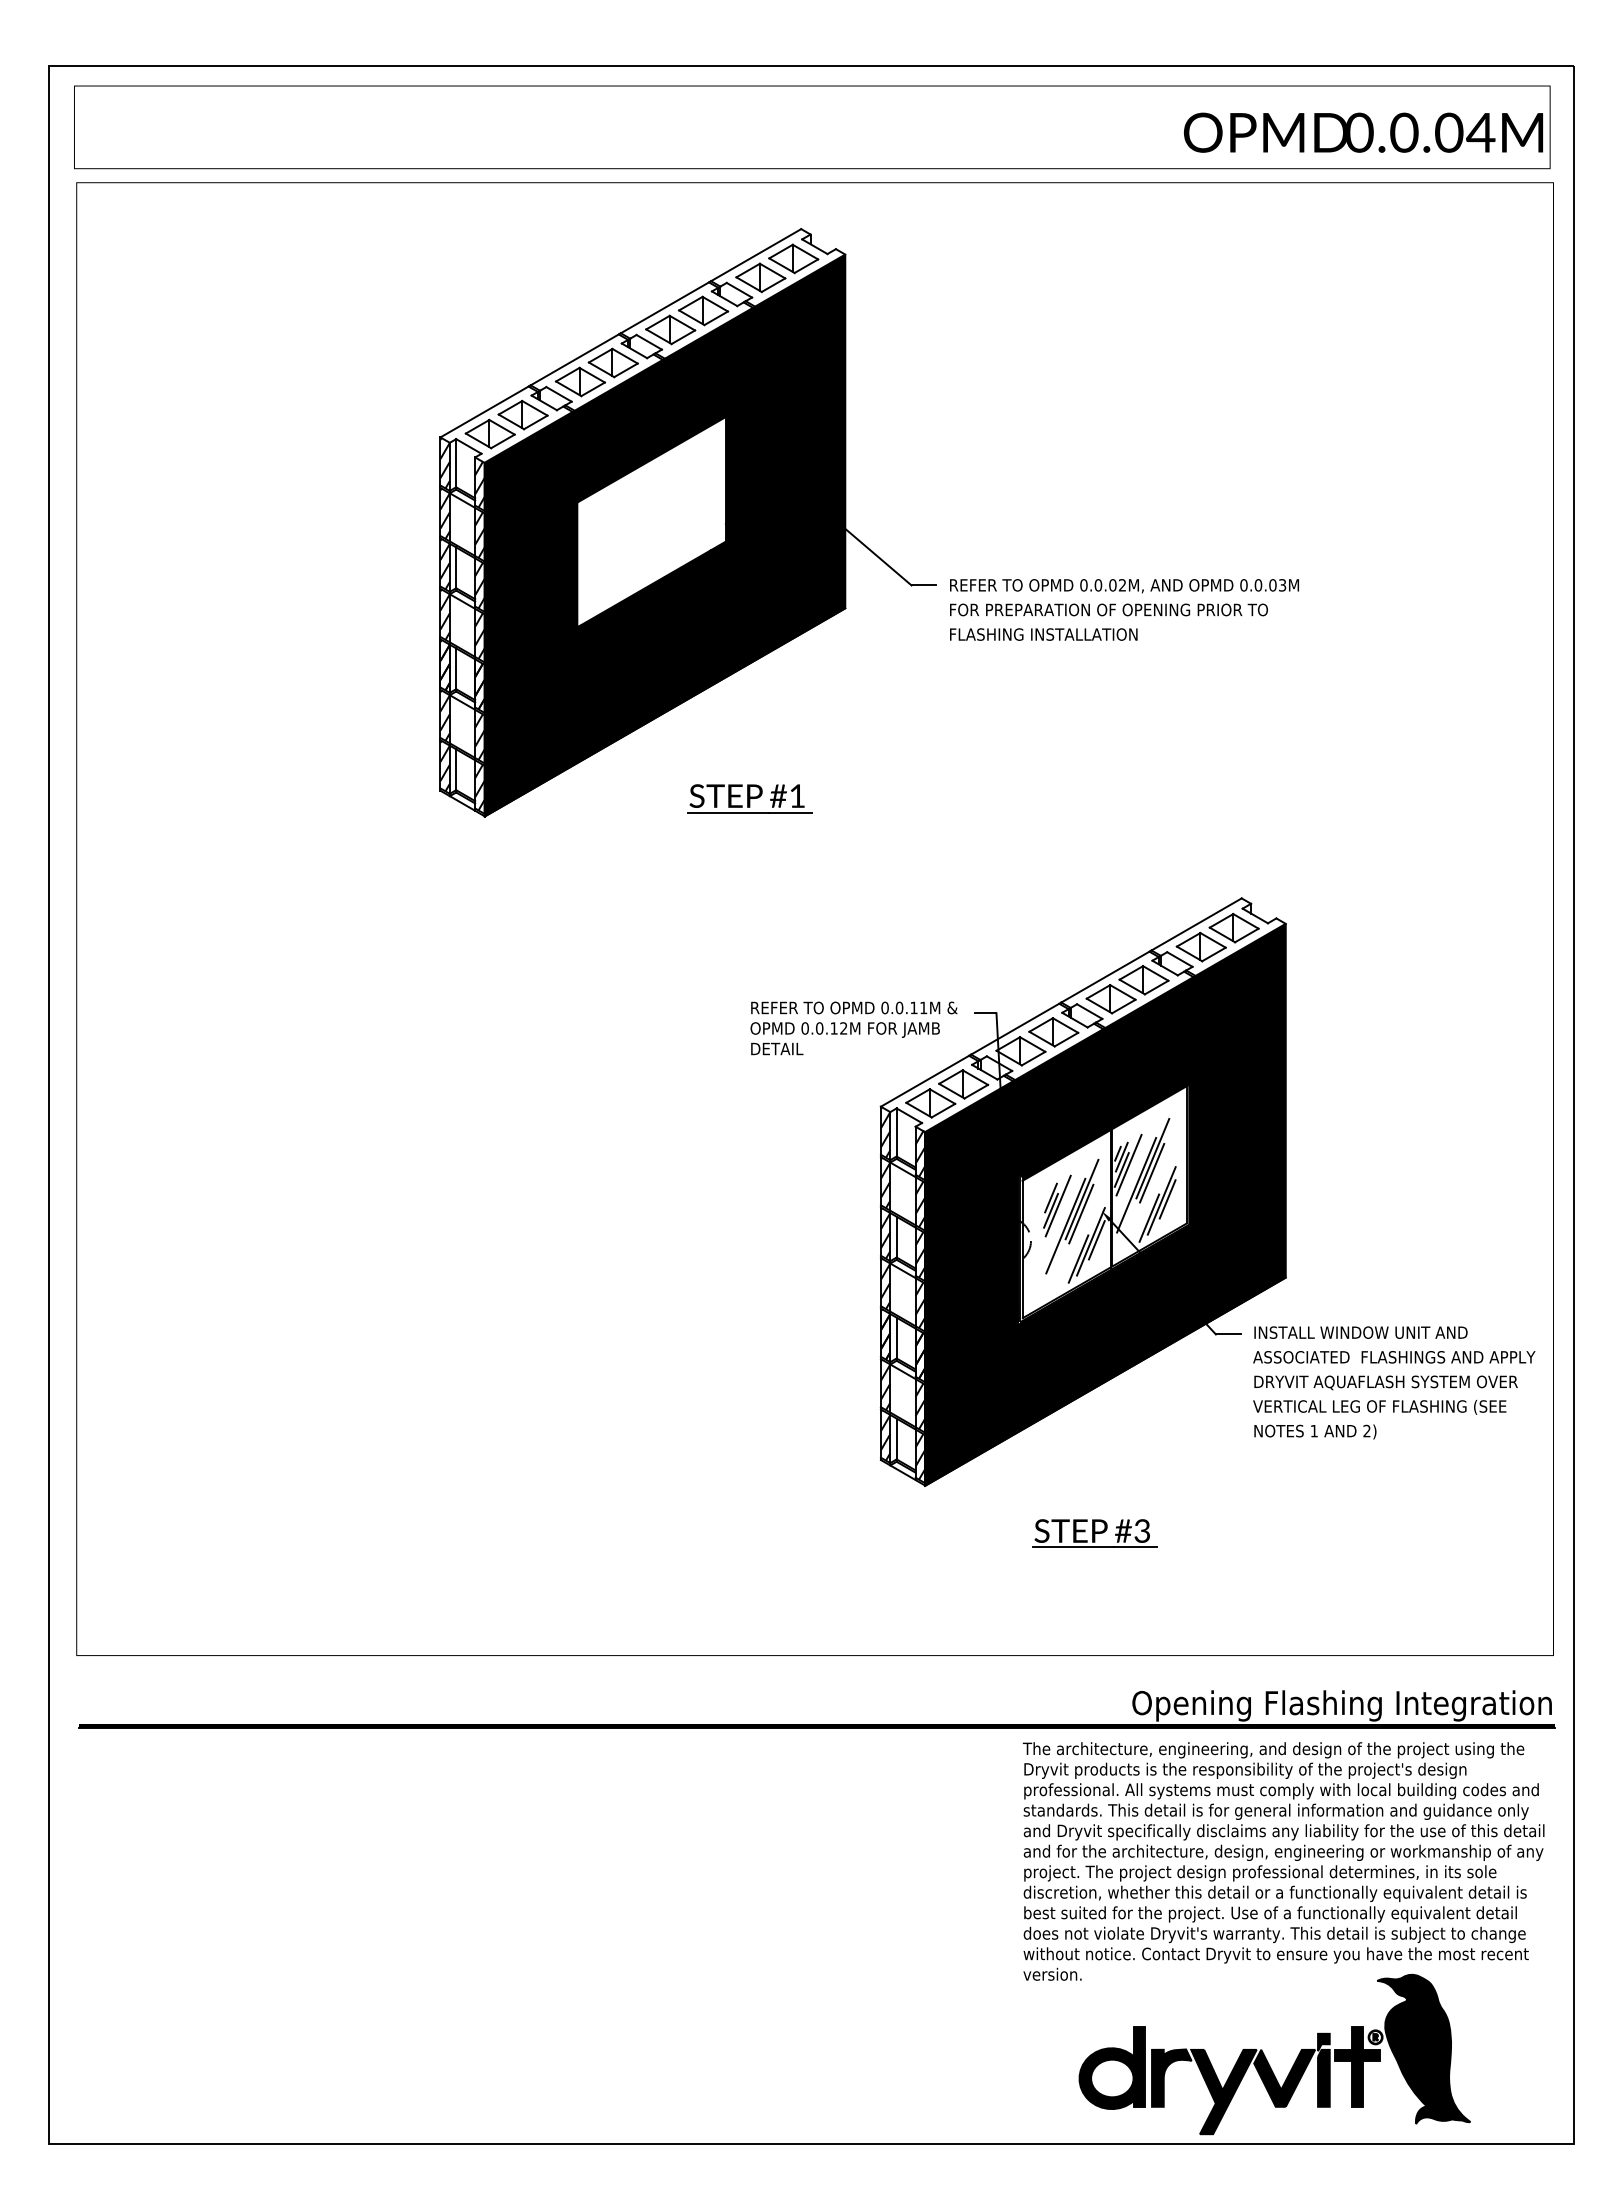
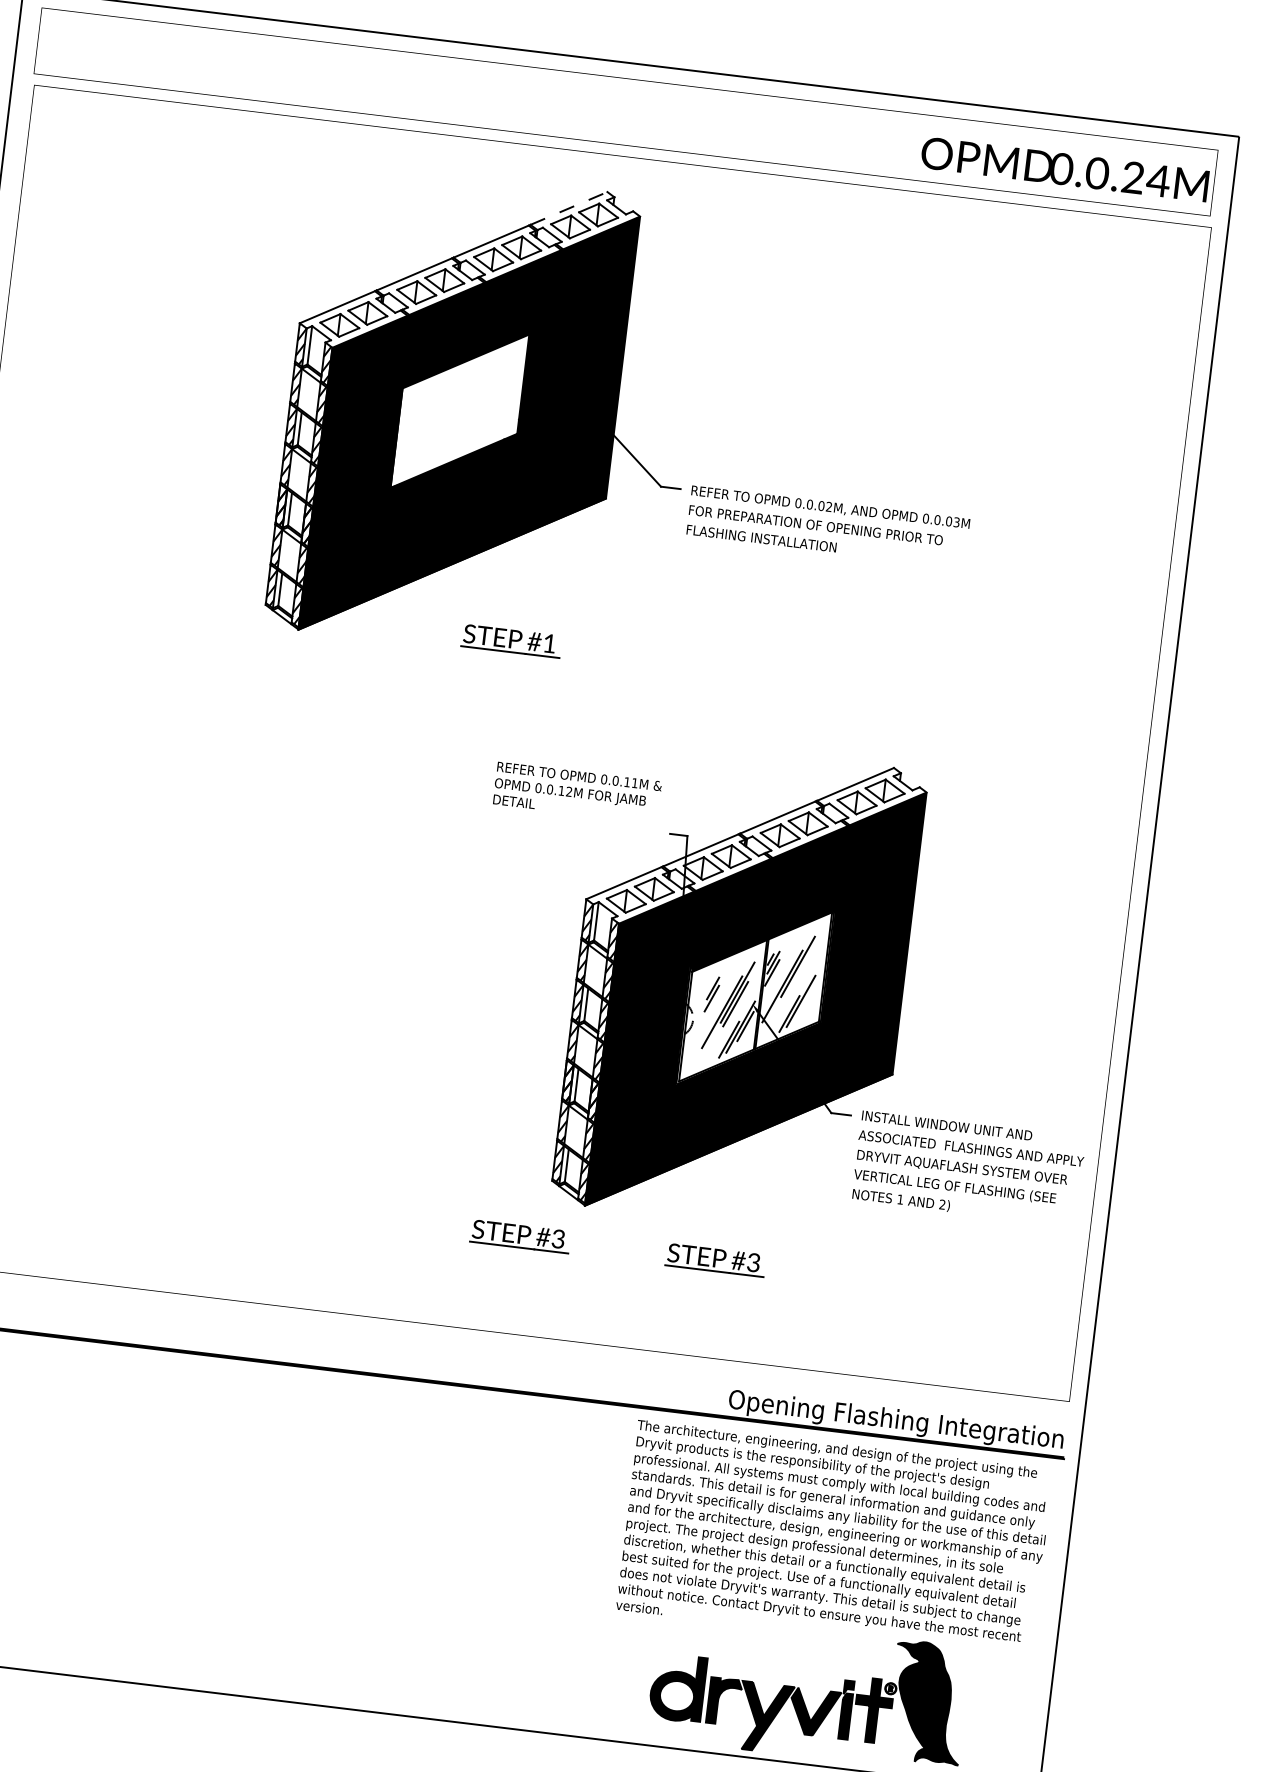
text: (1449, 132) -> (1133, 177), 0.0.04M -> 0.0.24M
line: (756, 254) -> (569, 207), solid -> dashed
text: (853, 1028) -> (577, 792), moved
line: (1128, 1164) -> (778, 969), removed
line: (1152, 1172) -> (796, 977), removed
line: (1167, 1199) -> (805, 1000), removed
line: (1057, 1205) -> (717, 995), removed
part: (849, 1533) -> (520, 1236), added

